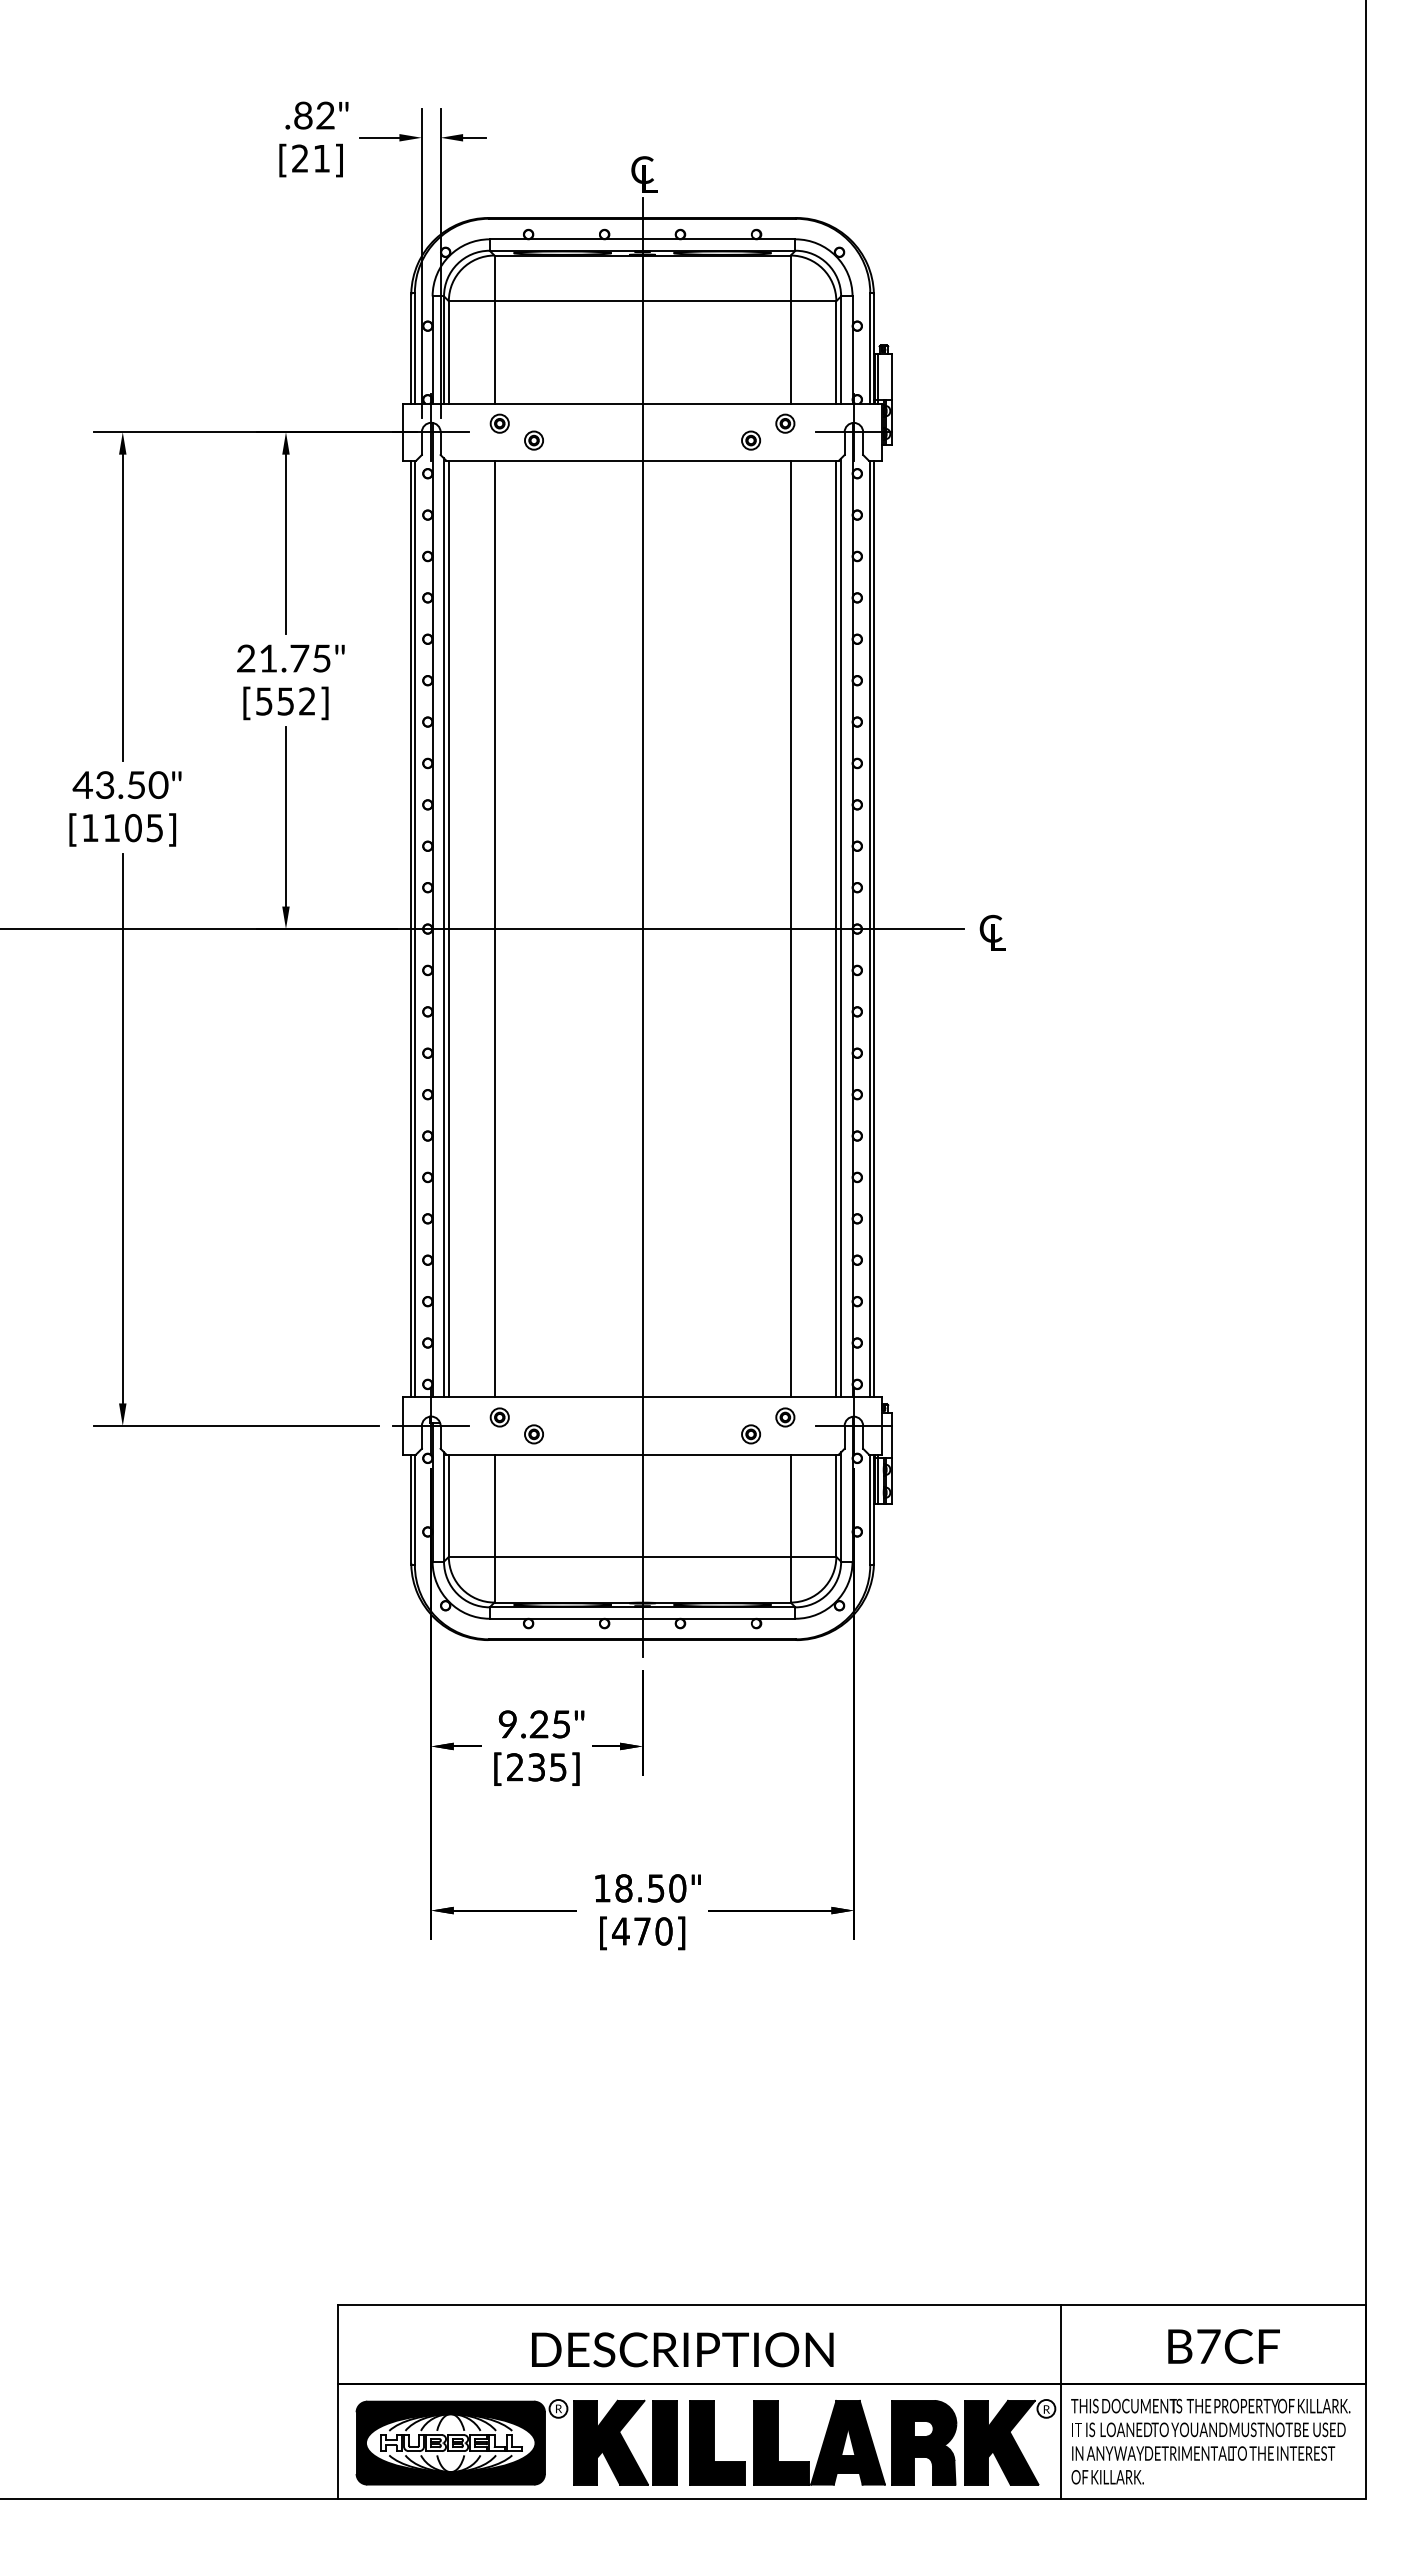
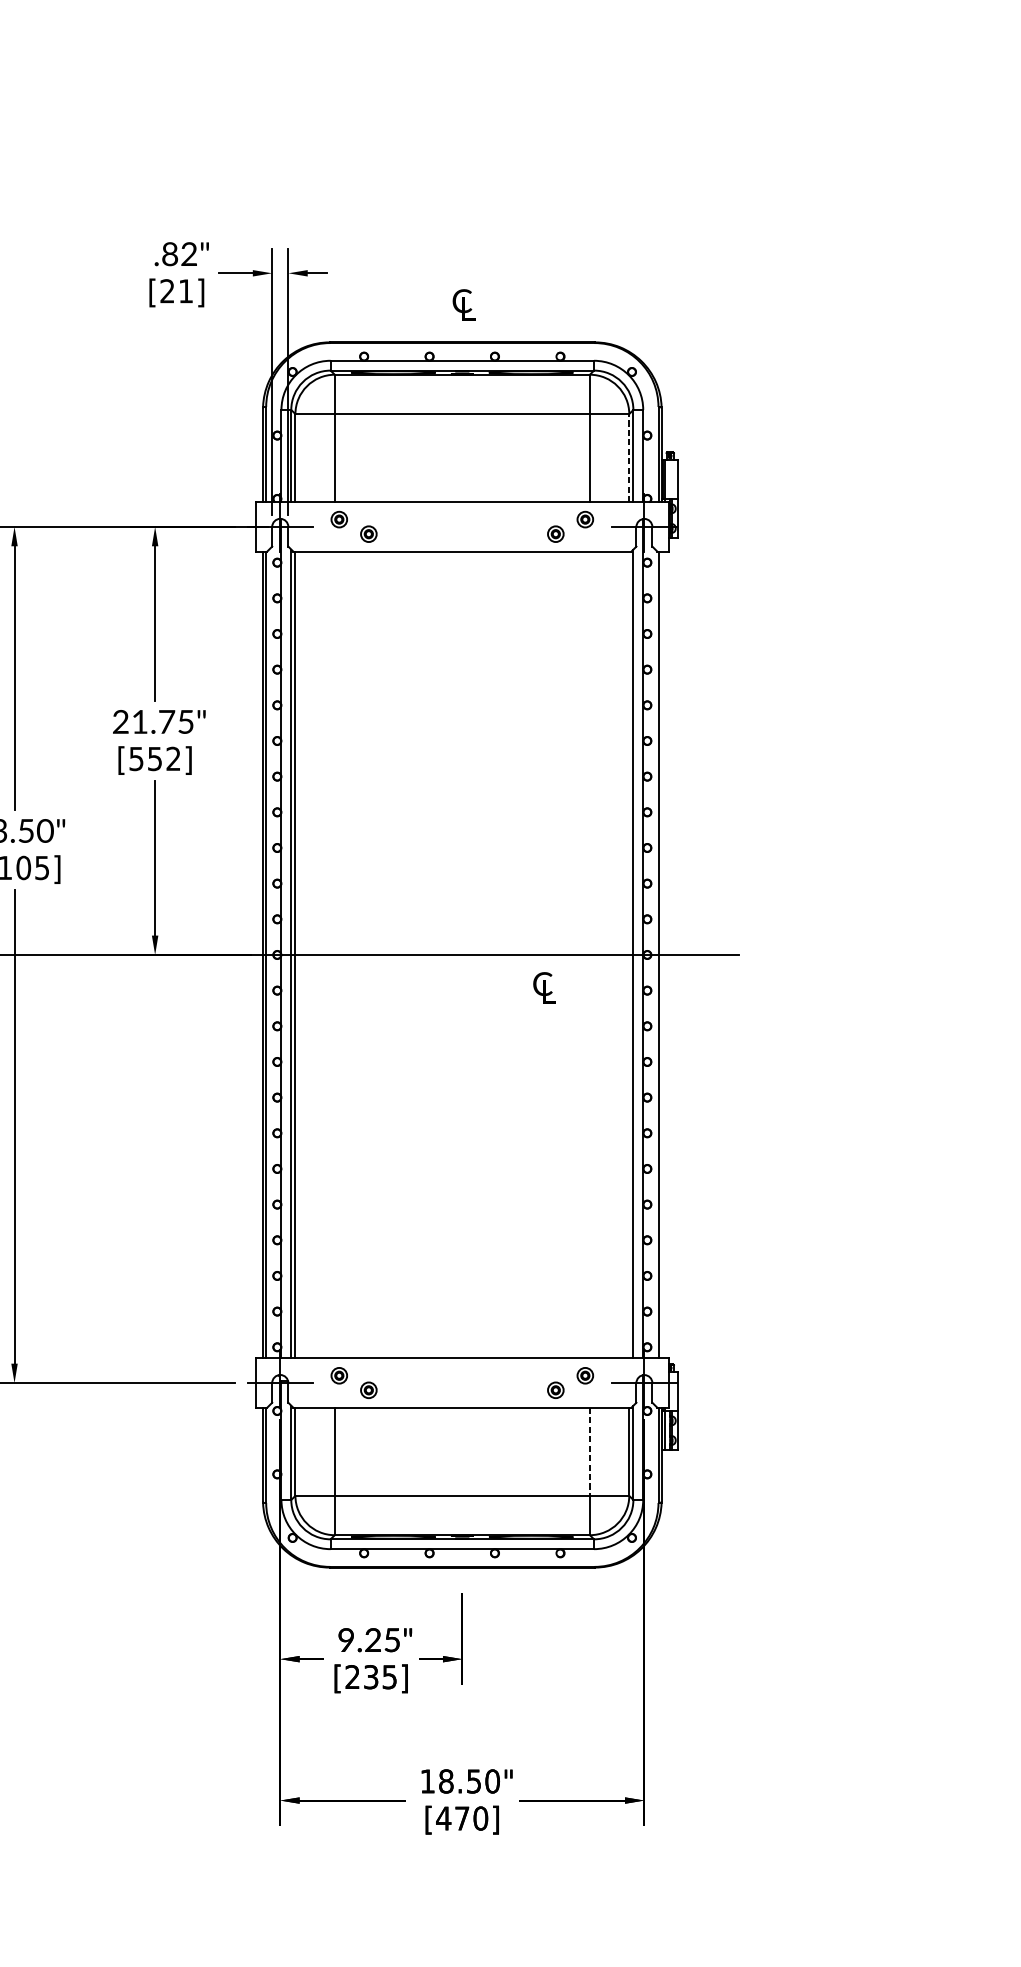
line: (836, 351) -> (629, 457), solid -> dashed
line: (642, 926) -> (462, 952), removed
line: (494, 928) -> (334, 954), removed
line: (790, 928) -> (589, 954), removed
line: (836, 928) -> (629, 954), removed
line: (873, 928) -> (661, 954), removed
text: (992, 932) -> (544, 987), moved
line: (790, 1506) -> (589, 1452), solid -> dashed

